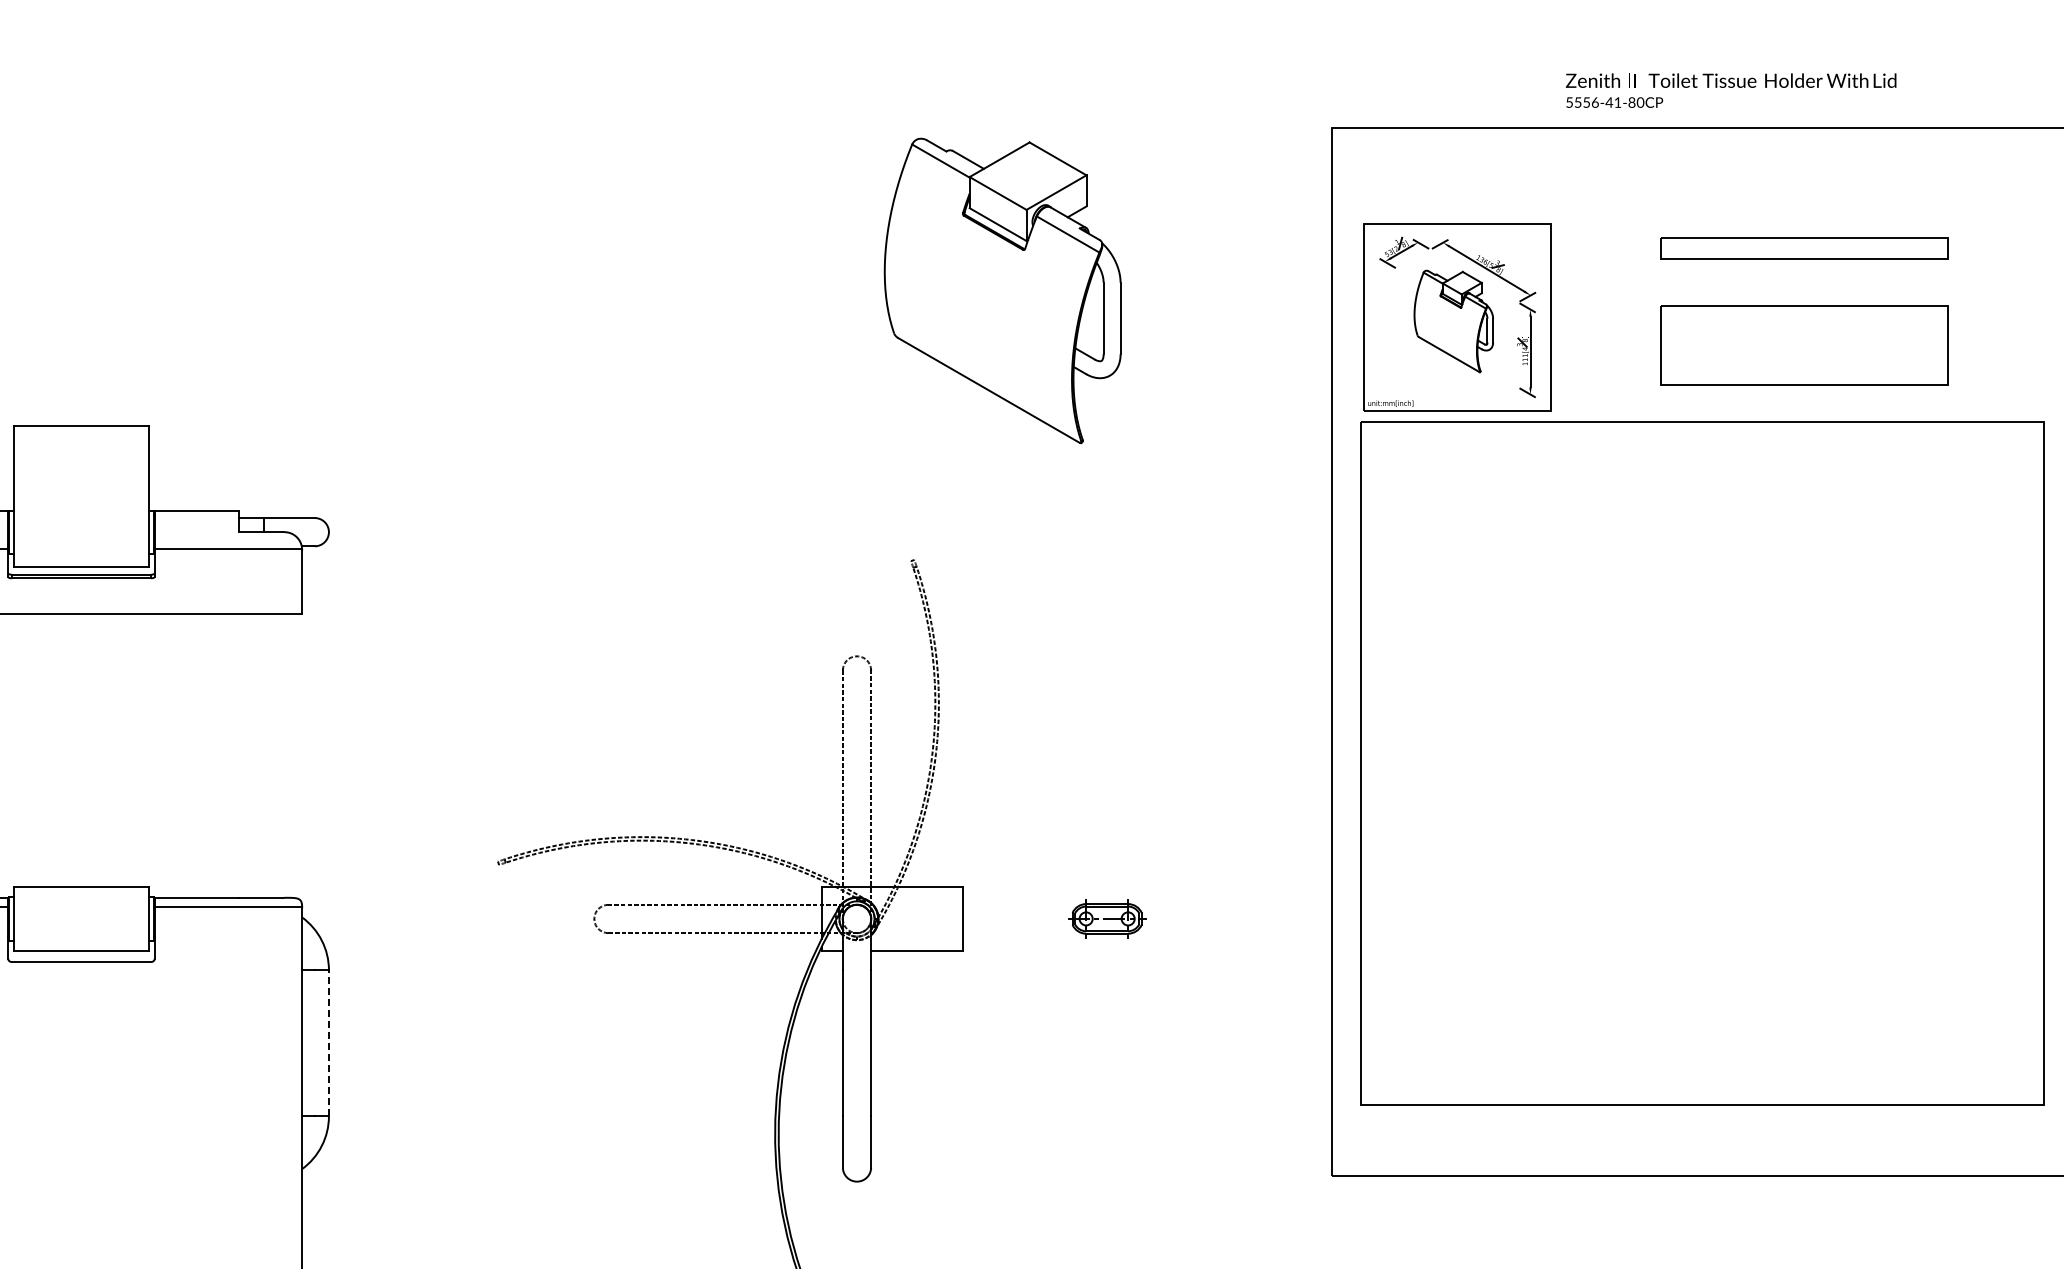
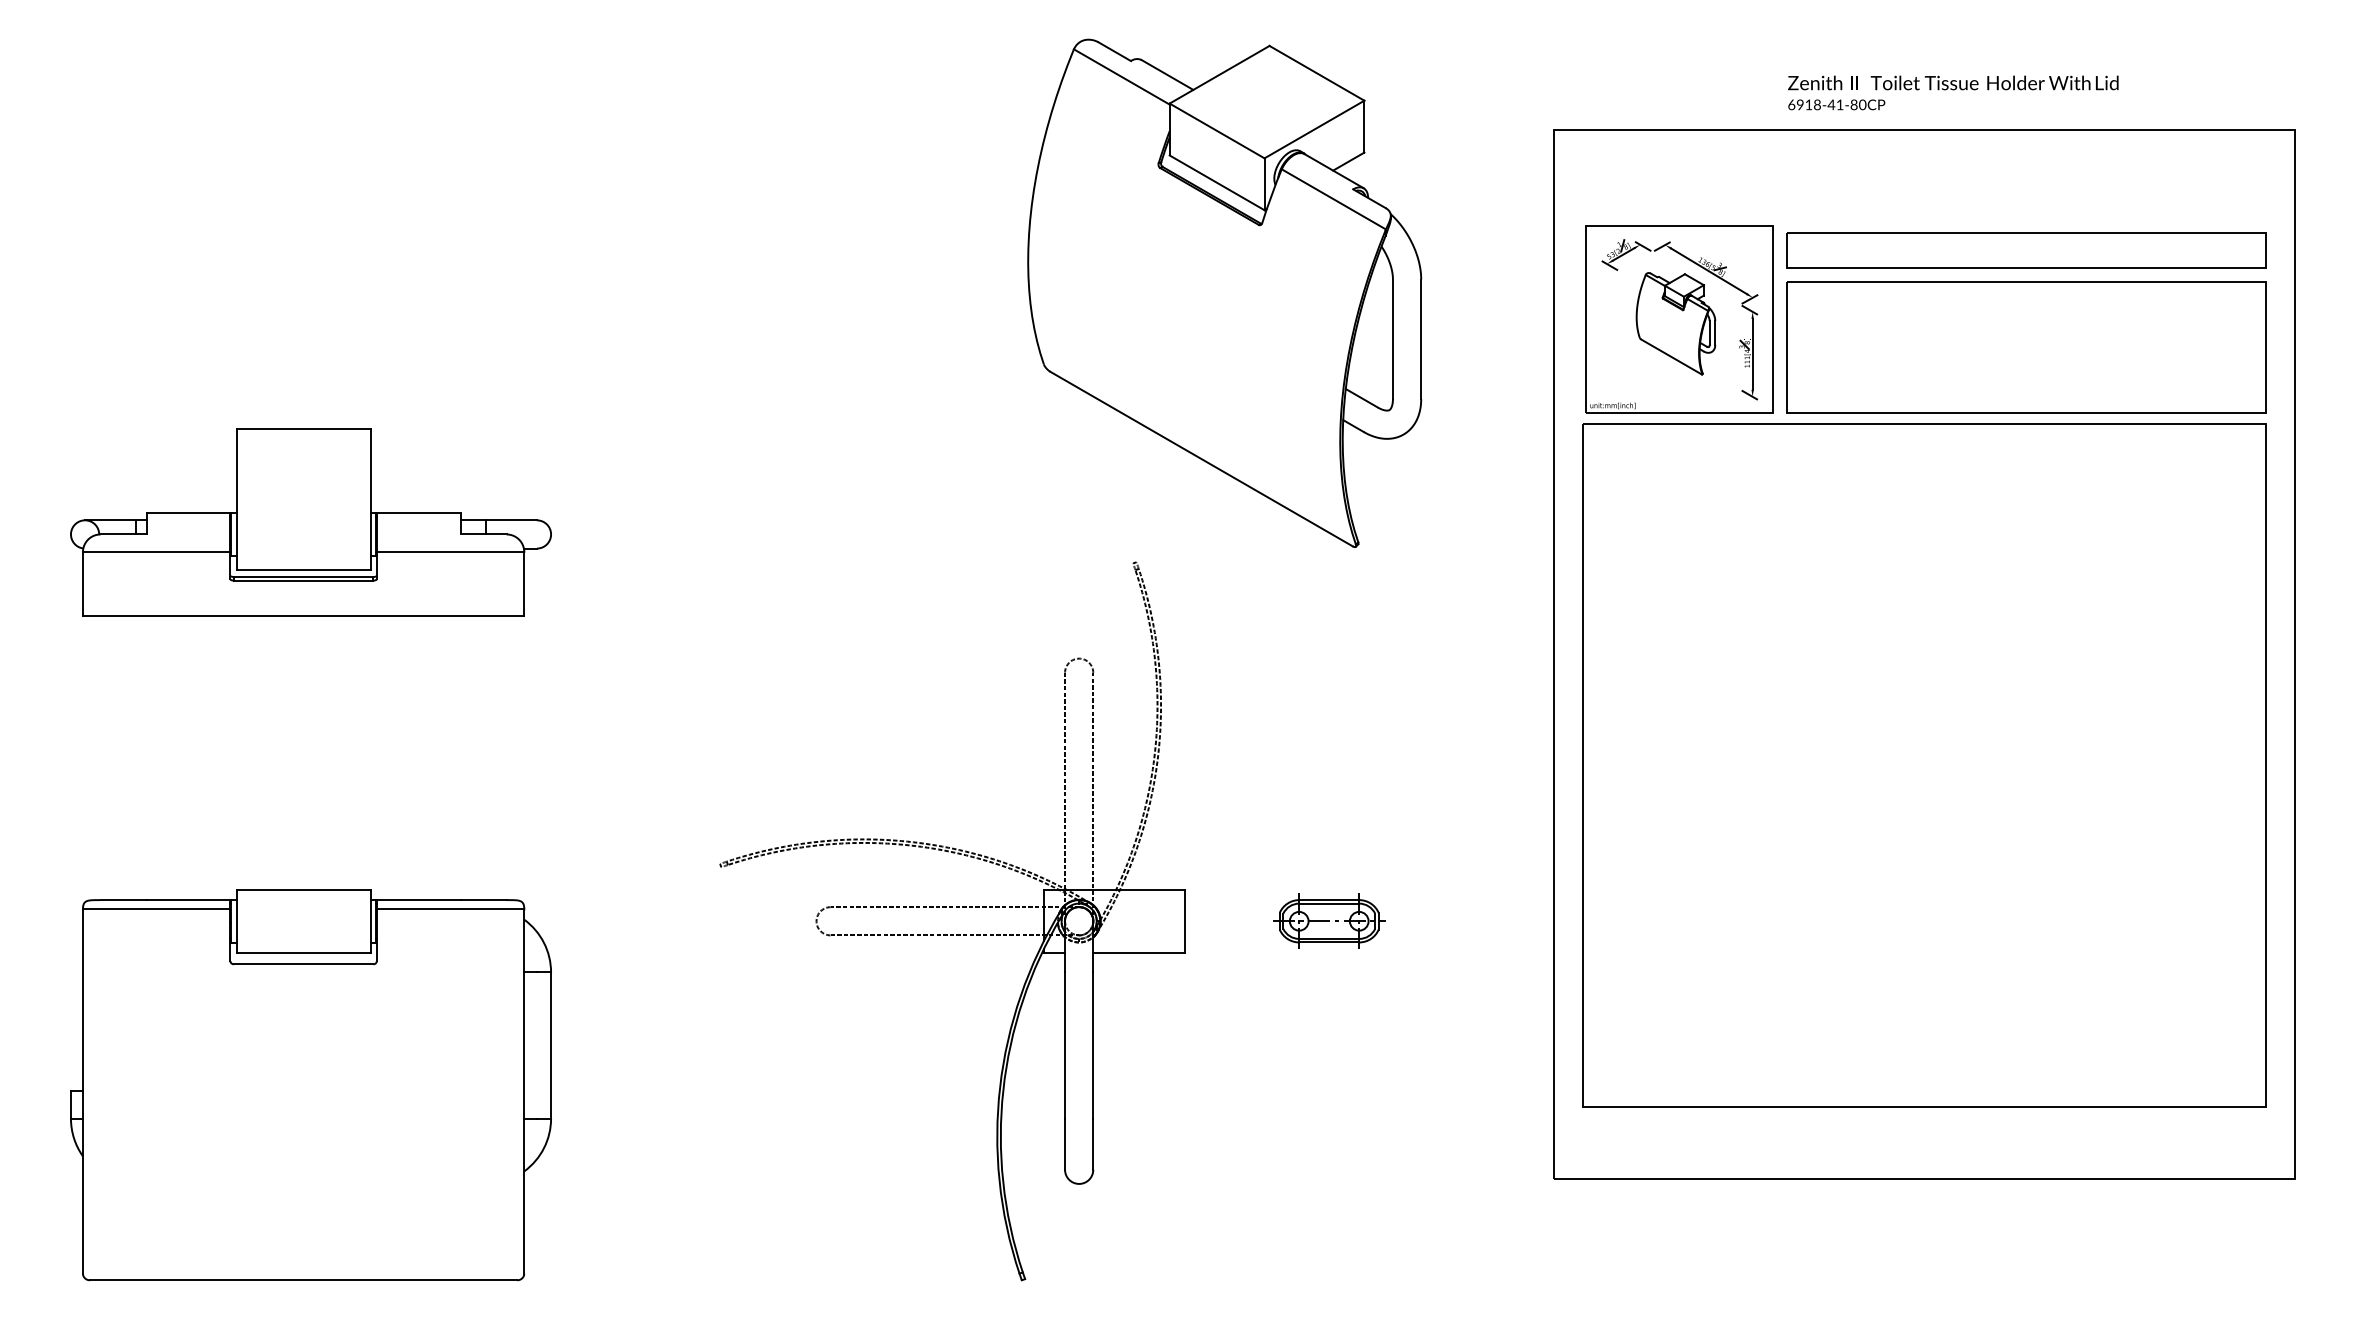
text: (1582, 102) -> (1804, 104), 5556-41-80CP -> 6918-41-80CP
part: (1804, 248) -> (2026, 250), size x1.67
part: (1002, 290) -> (1224, 292), size x1.67
part: (1804, 345) -> (2026, 347), size x1.67
part: (1107, 918) -> (1329, 920), size x1.43
line: (329, 1043) -> (551, 1045), dashed -> solid

